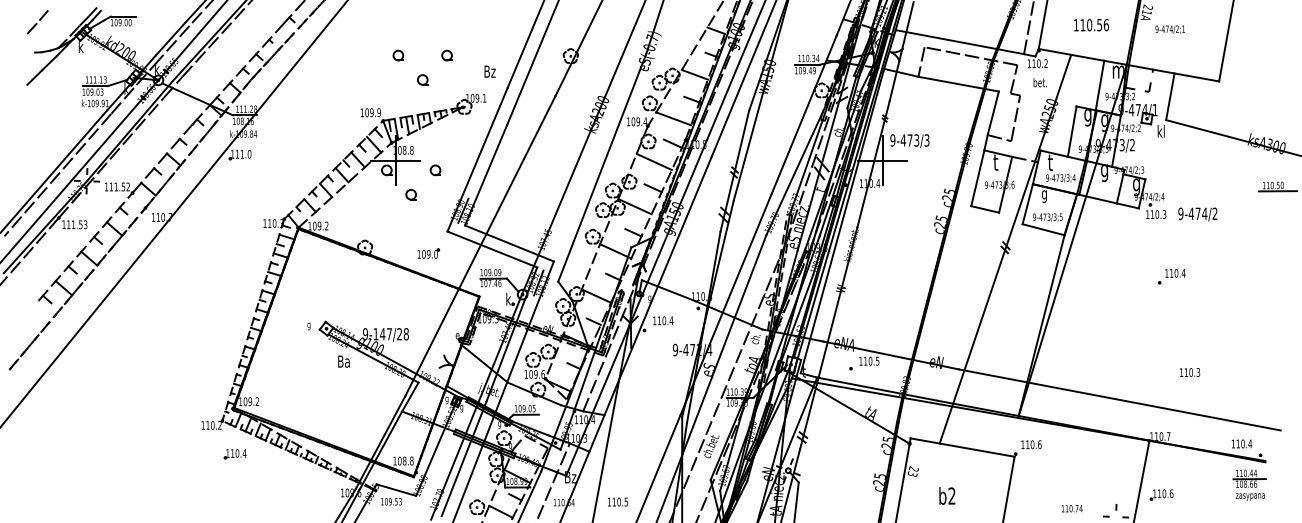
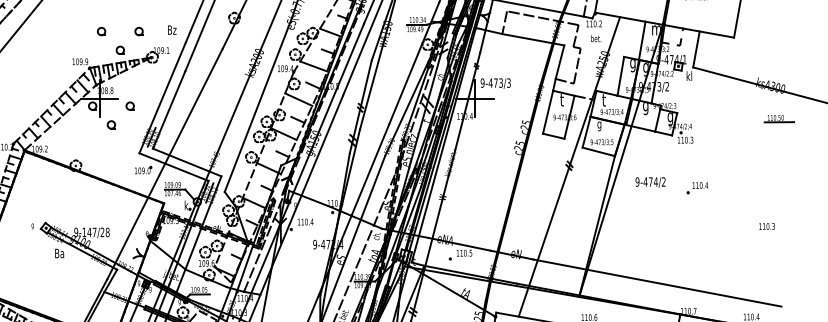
part: (422, 74) -> (120, 46), moved
text: (1197, 214) -> (650, 182), moved
part: (428, 253) -> (143, 170), moved
text: (1190, 372) -> (767, 226), moved

